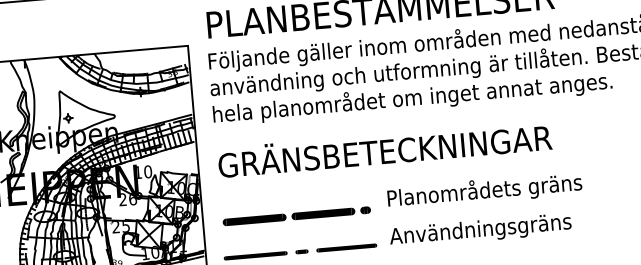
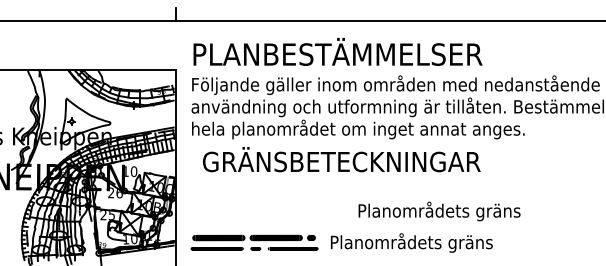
text: (384, 148) -> (341, 159), moved
text: (484, 191) -> (439, 211), moved
part: (296, 215) -> (253, 237), moved
text: (486, 228) -> (410, 242), Användningsgräns -> Planområdets gräns

